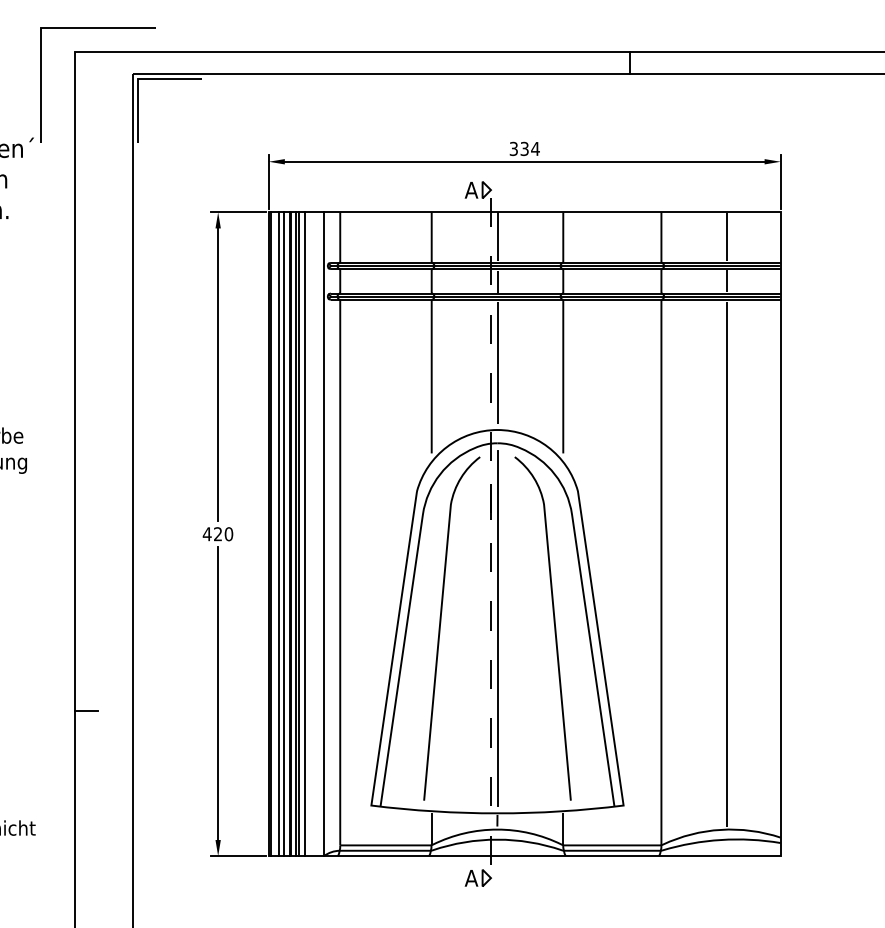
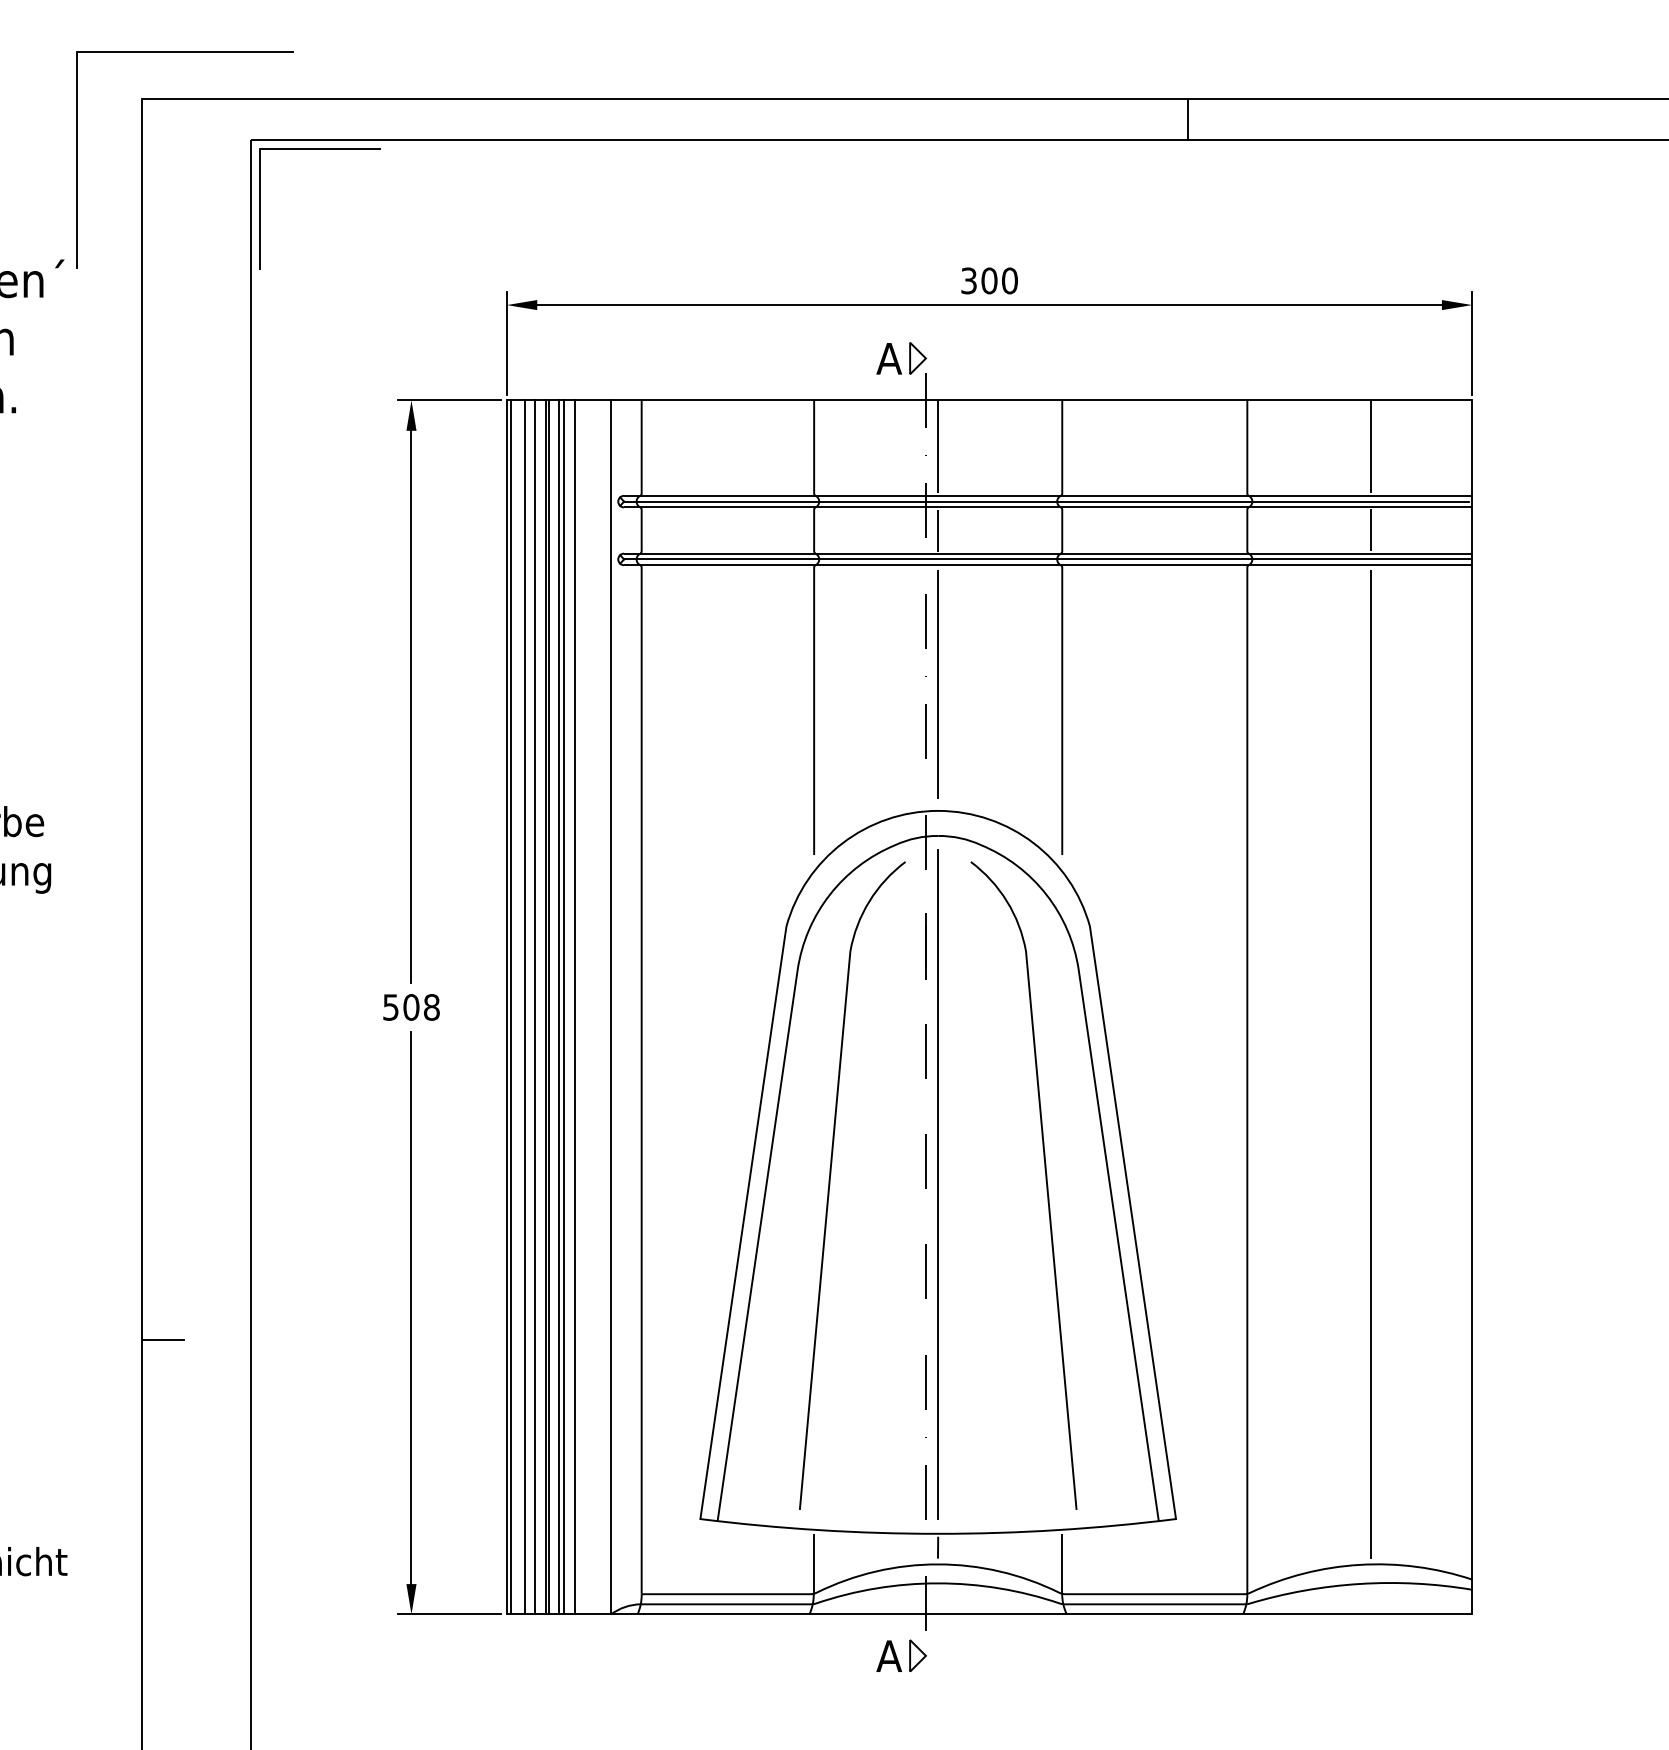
text: (529, 148) -> (998, 280), 334 -> 300
text: (217, 534) -> (410, 1007), 420 -> 508

